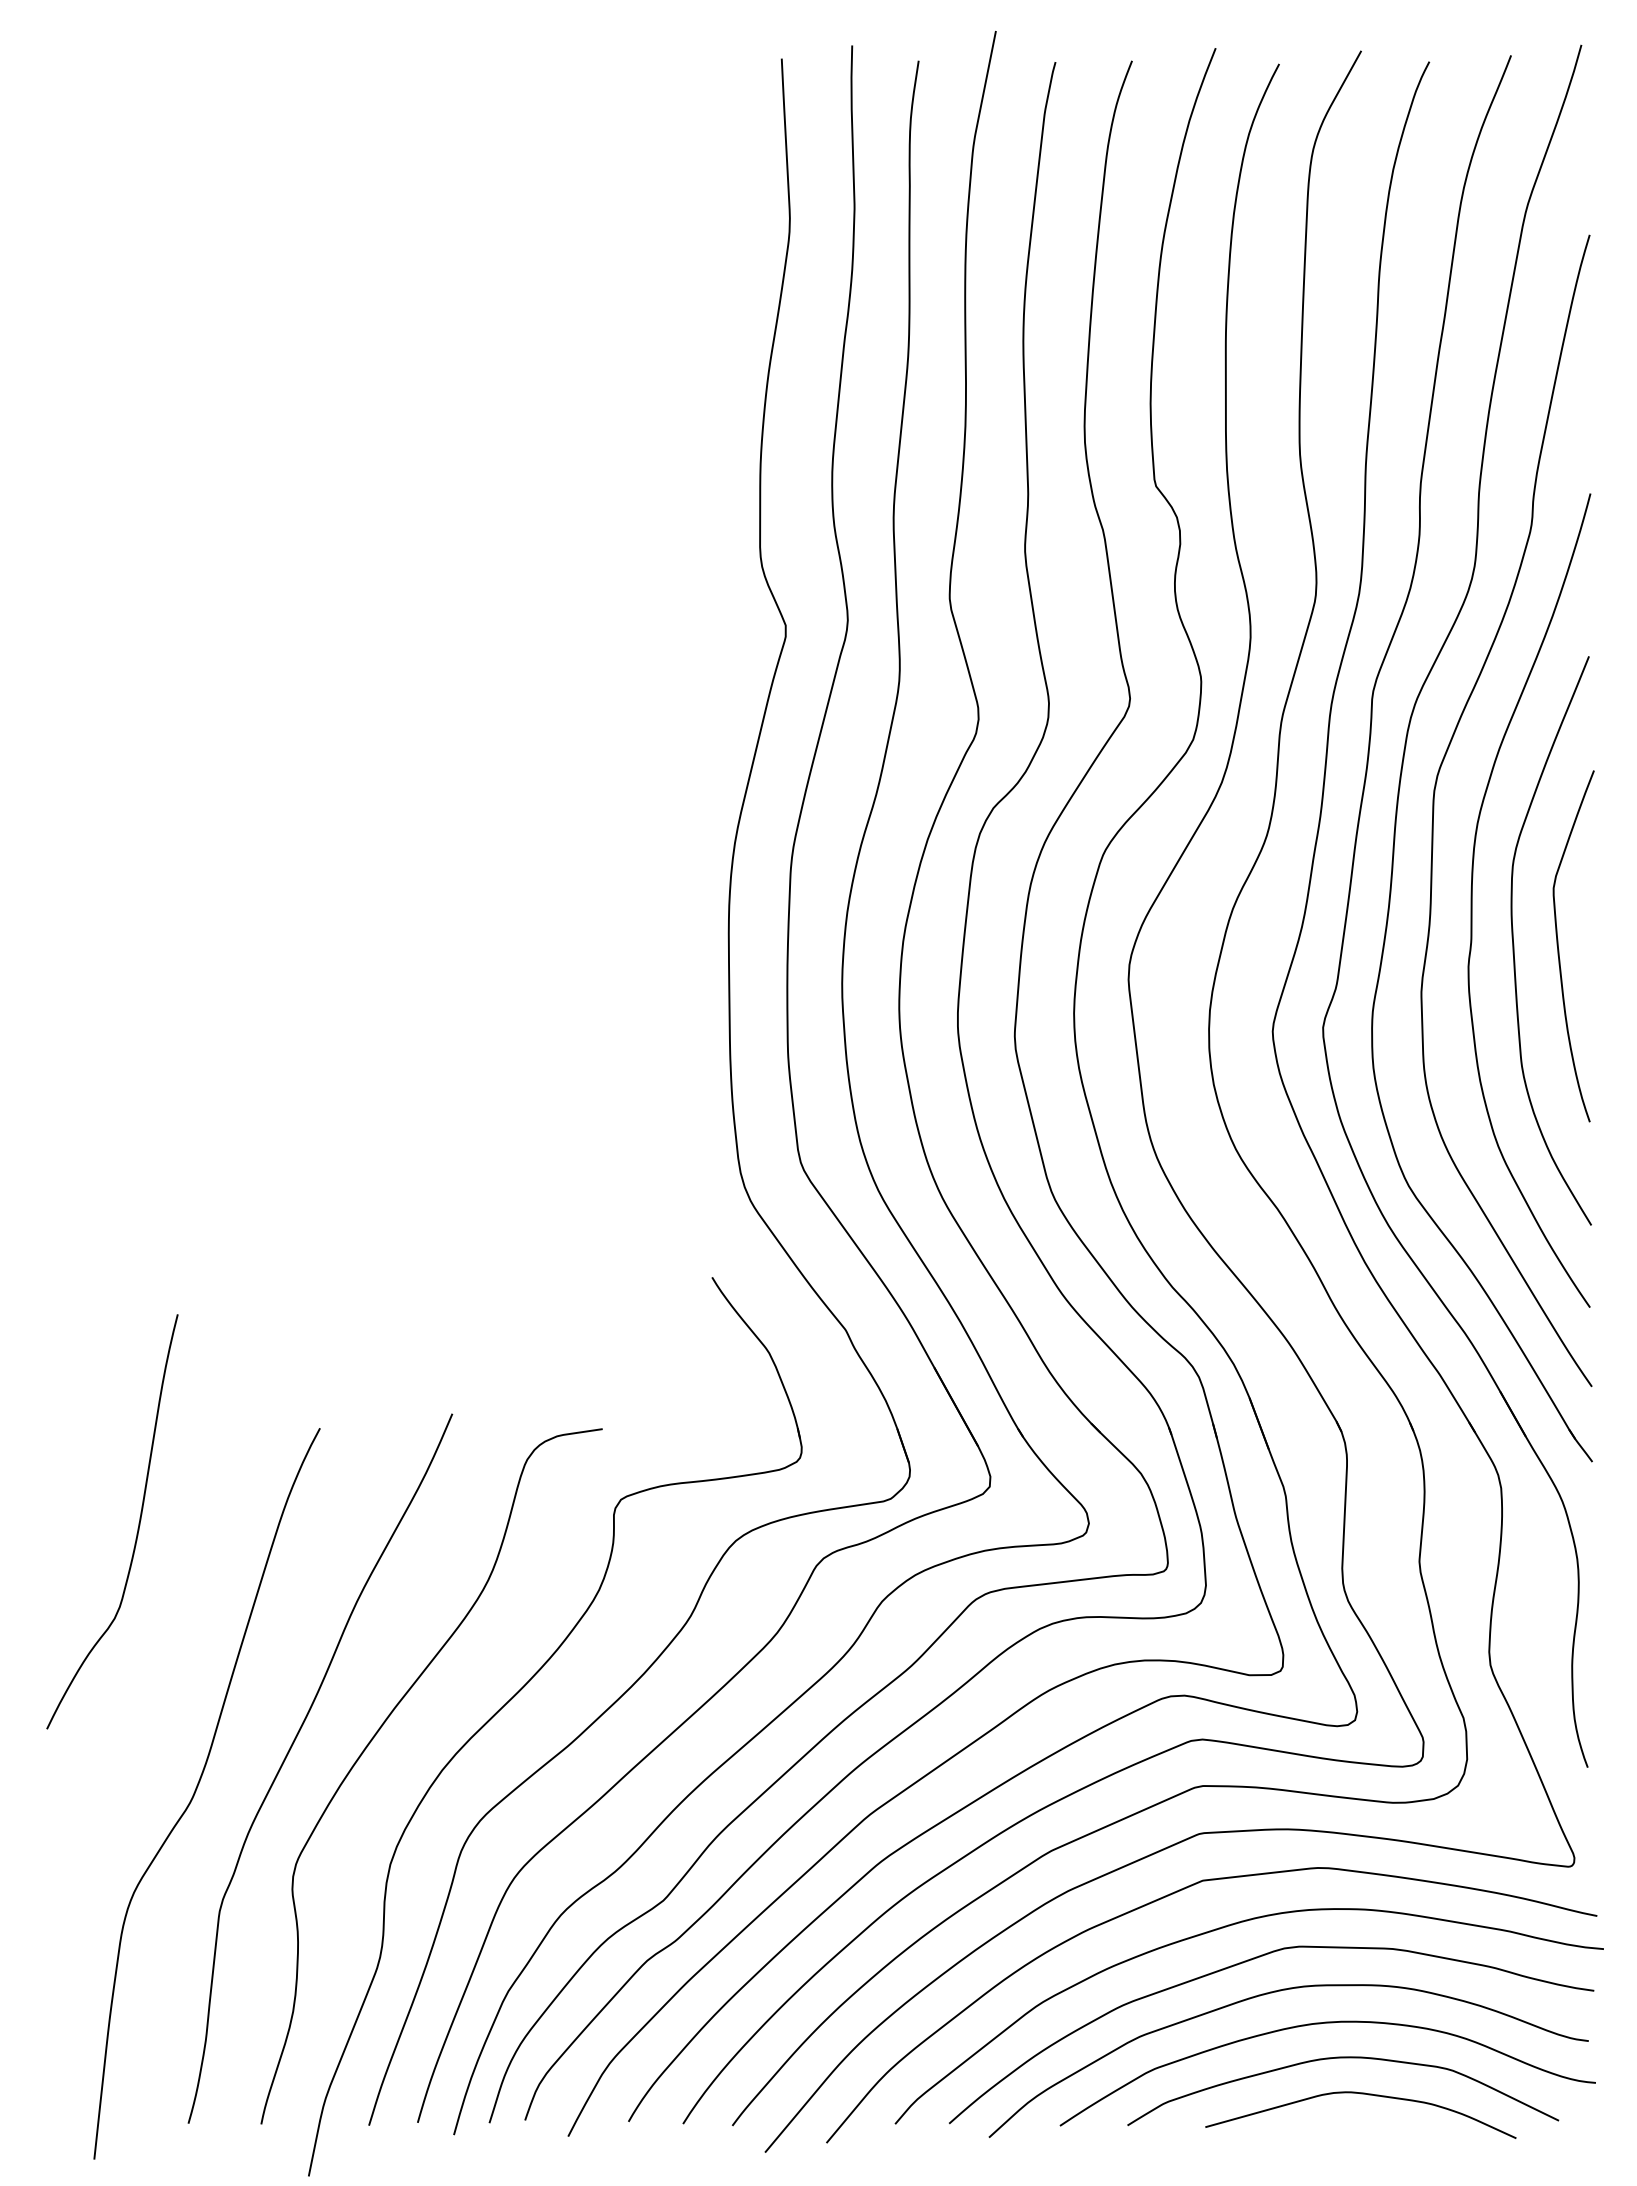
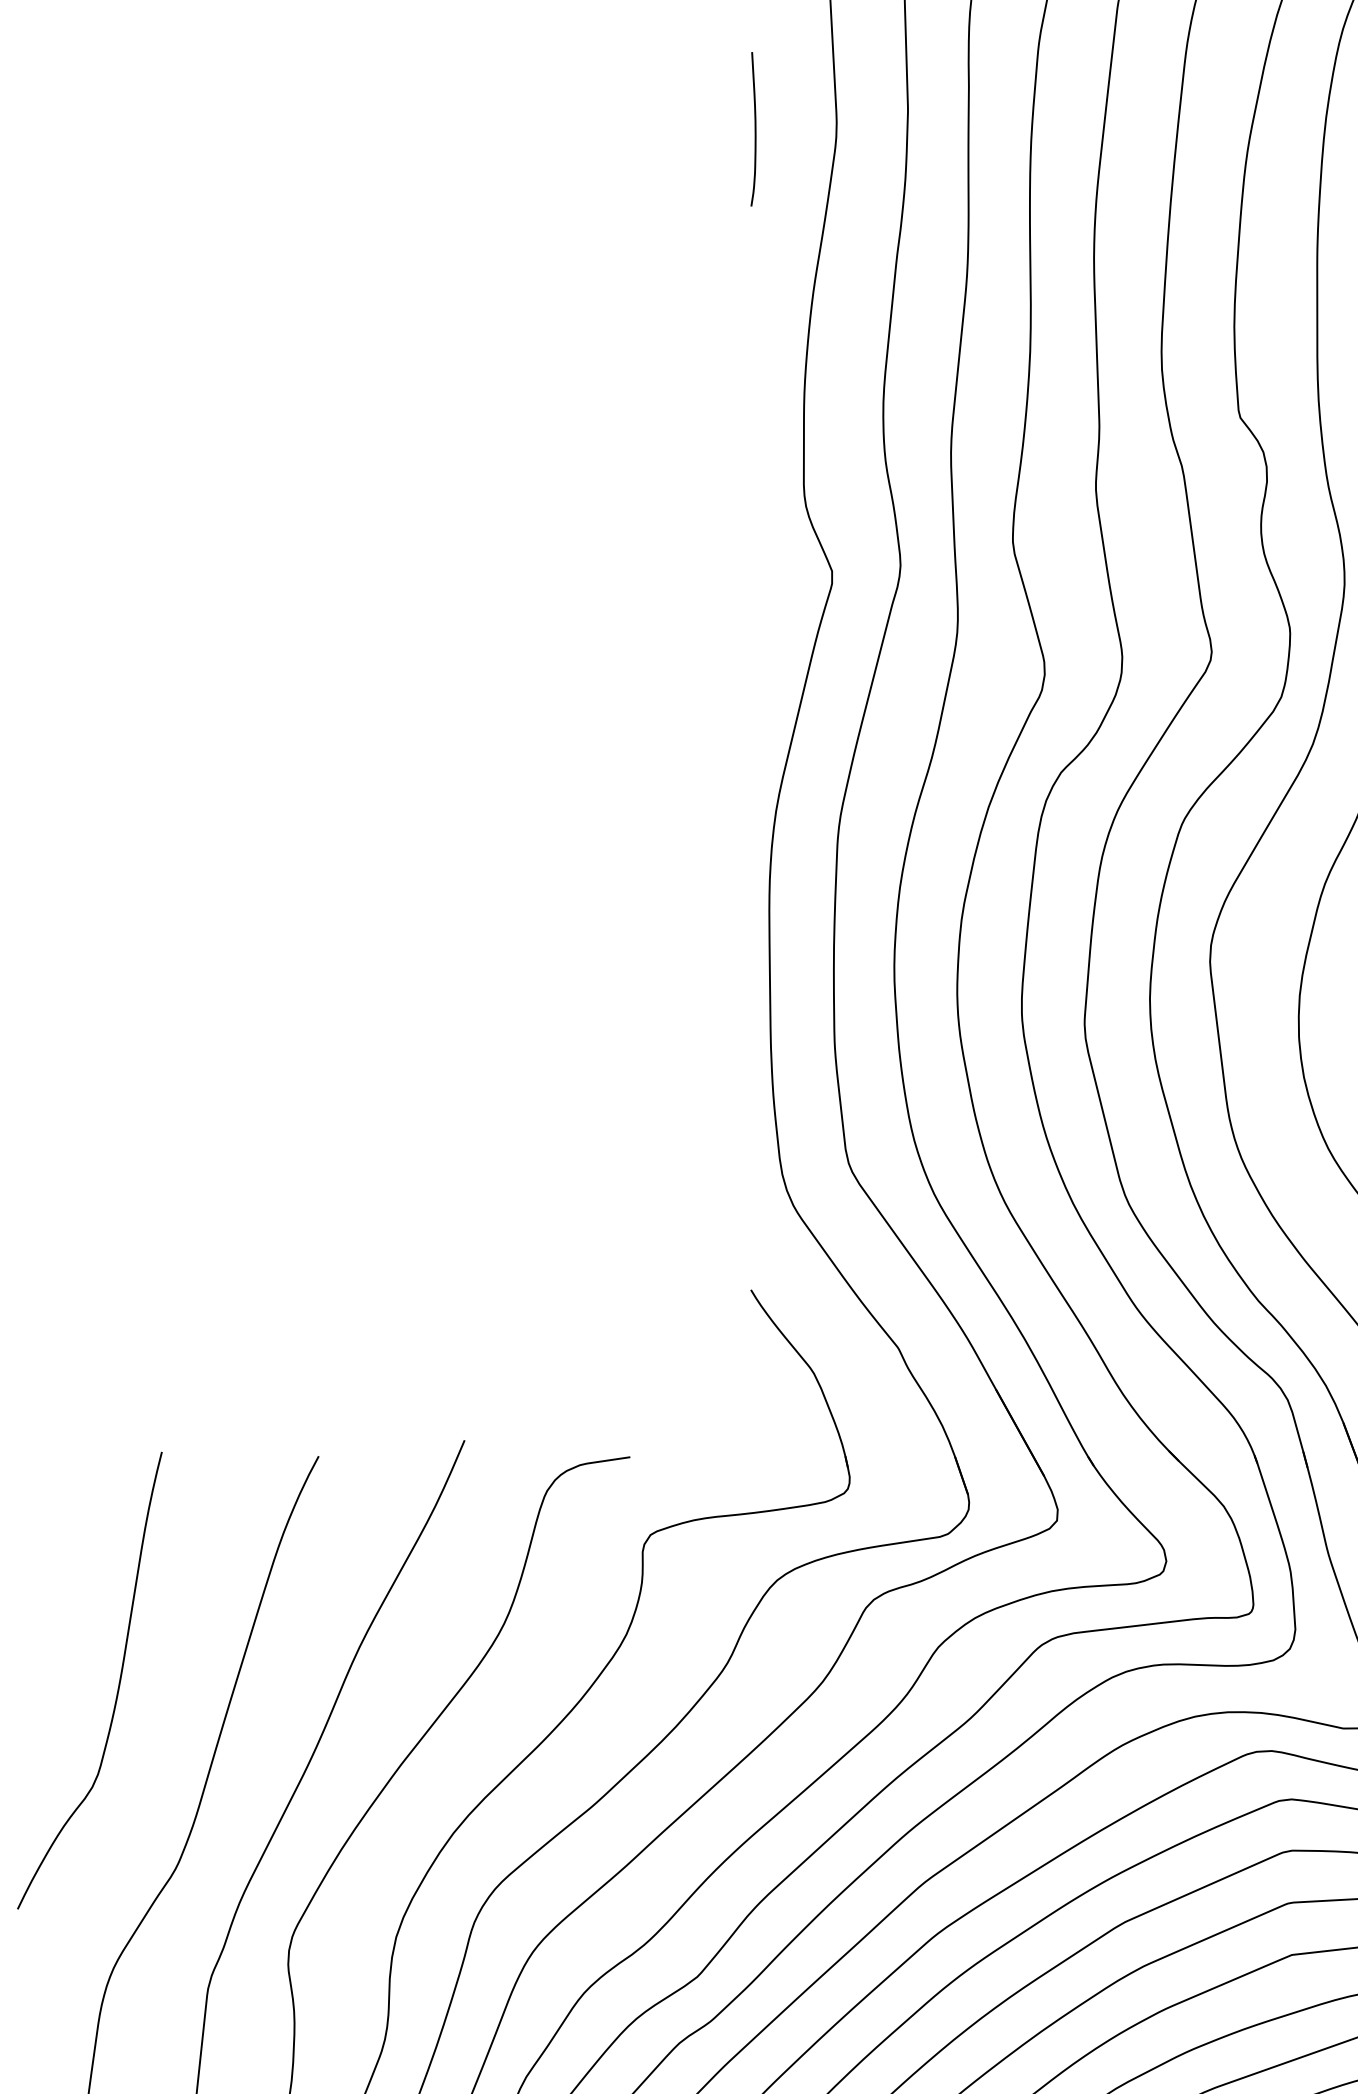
curve: (715, 224) -> (754, 129), added
curve: (137, 1528) -> (117, 1688), moved

